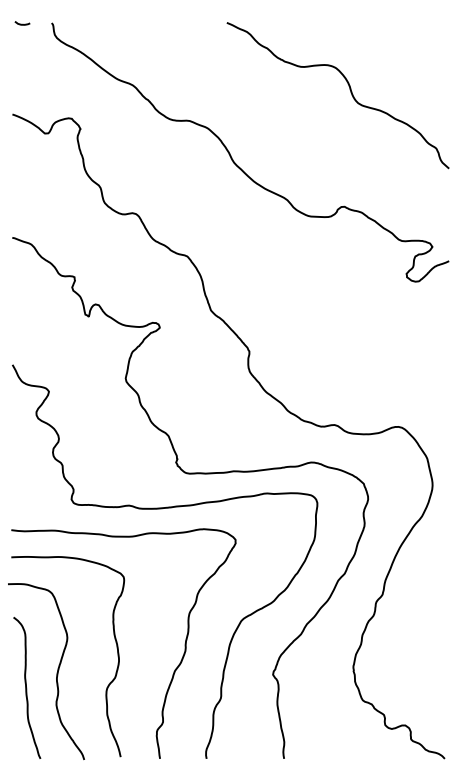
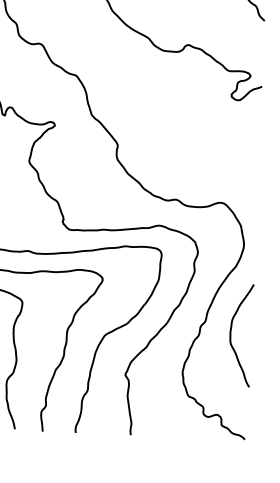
curve: (419, 612) -> (231, 335), added

